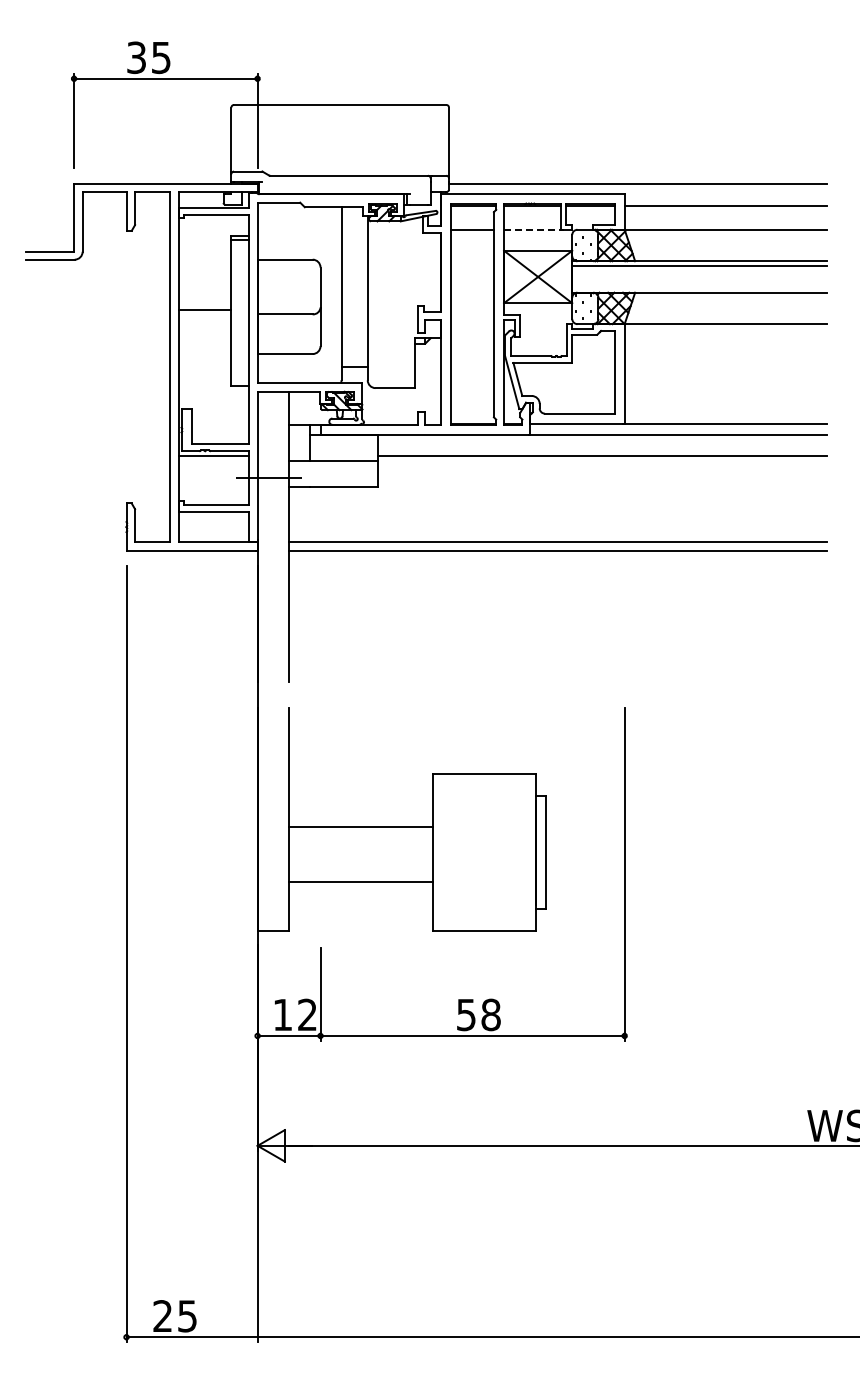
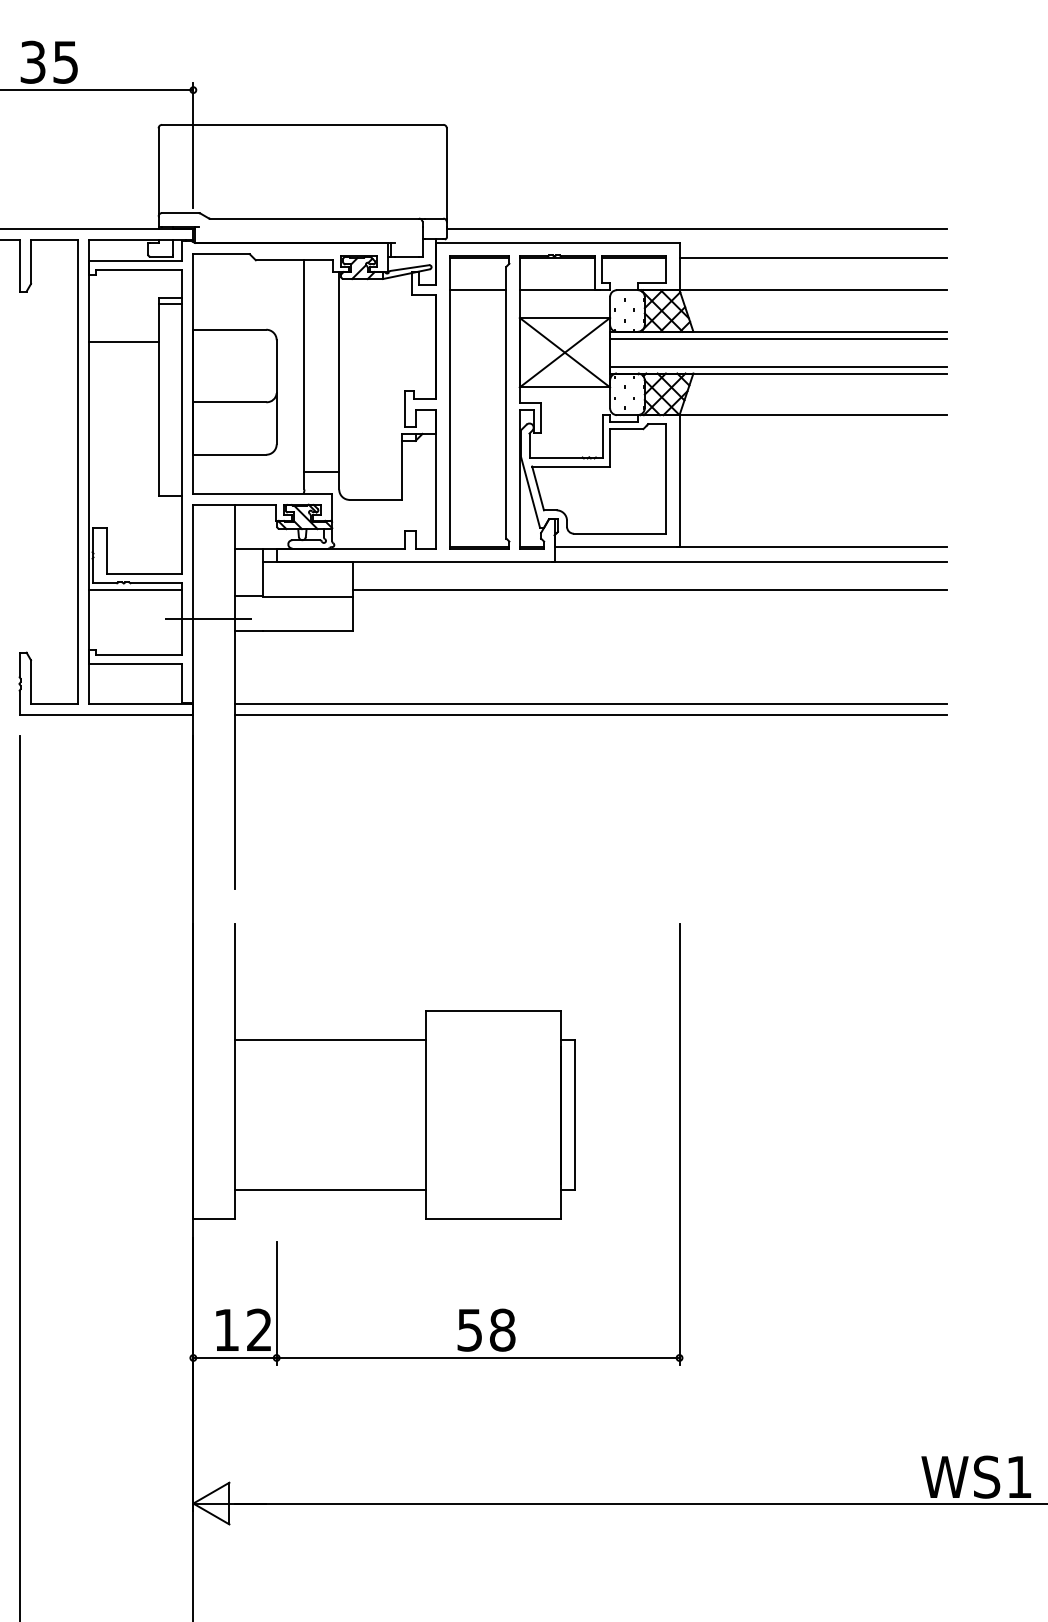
line: (534, 229) -> (560, 289), dashed -> solid
line: (699, 287) -> (778, 366), added
line: (204, 309) -> (122, 341), moved
line: (361, 827) -> (330, 1040), moved
line: (361, 881) -> (330, 1189), moved

